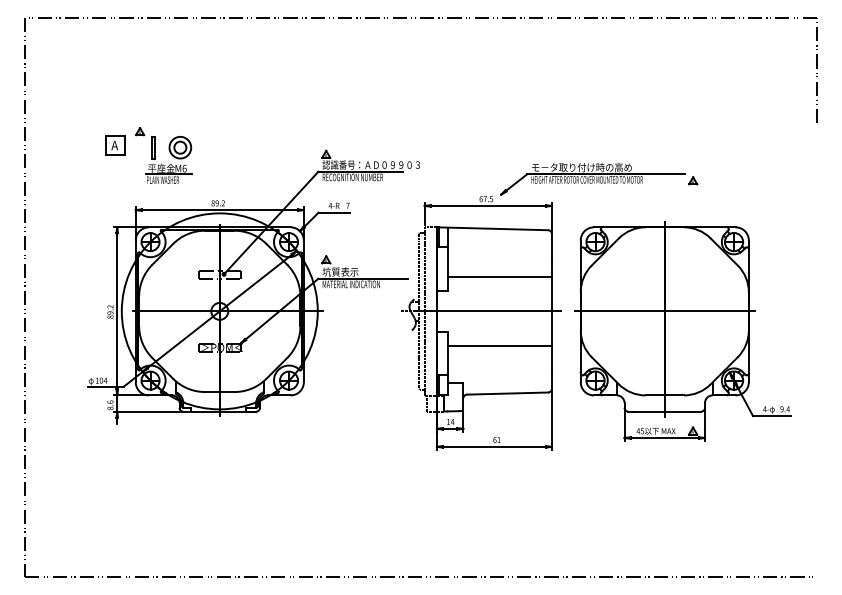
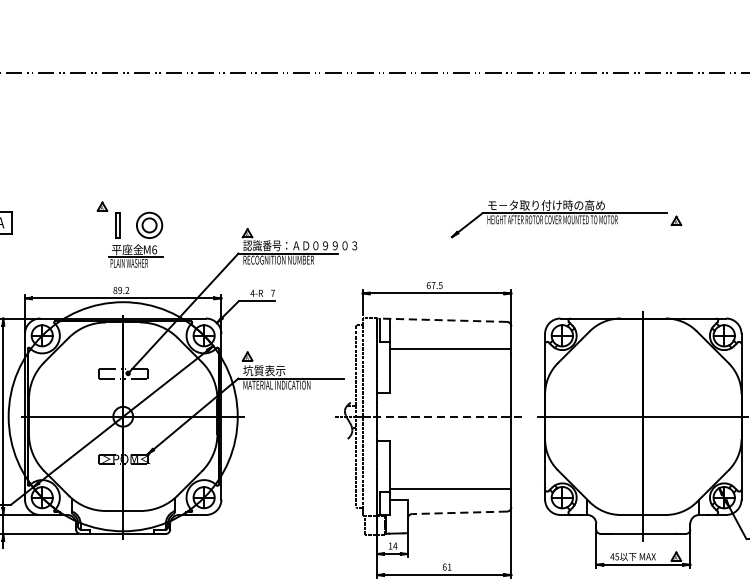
part: (169, 152) -> (136, 231), moved
part: (599, 179) -> (566, 219), moved
line: (492, 228) -> (441, 319), solid -> dashed
line: (499, 276) -> (450, 349), moved
line: (496, 311) -> (446, 416), solid -> dashed
line: (499, 346) -> (450, 489), moved
line: (507, 393) -> (459, 512), solid -> dashed

